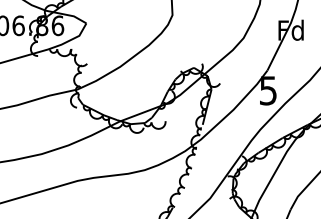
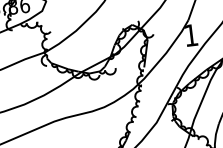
text: (268, 90) -> (191, 35), 5 -> 1

